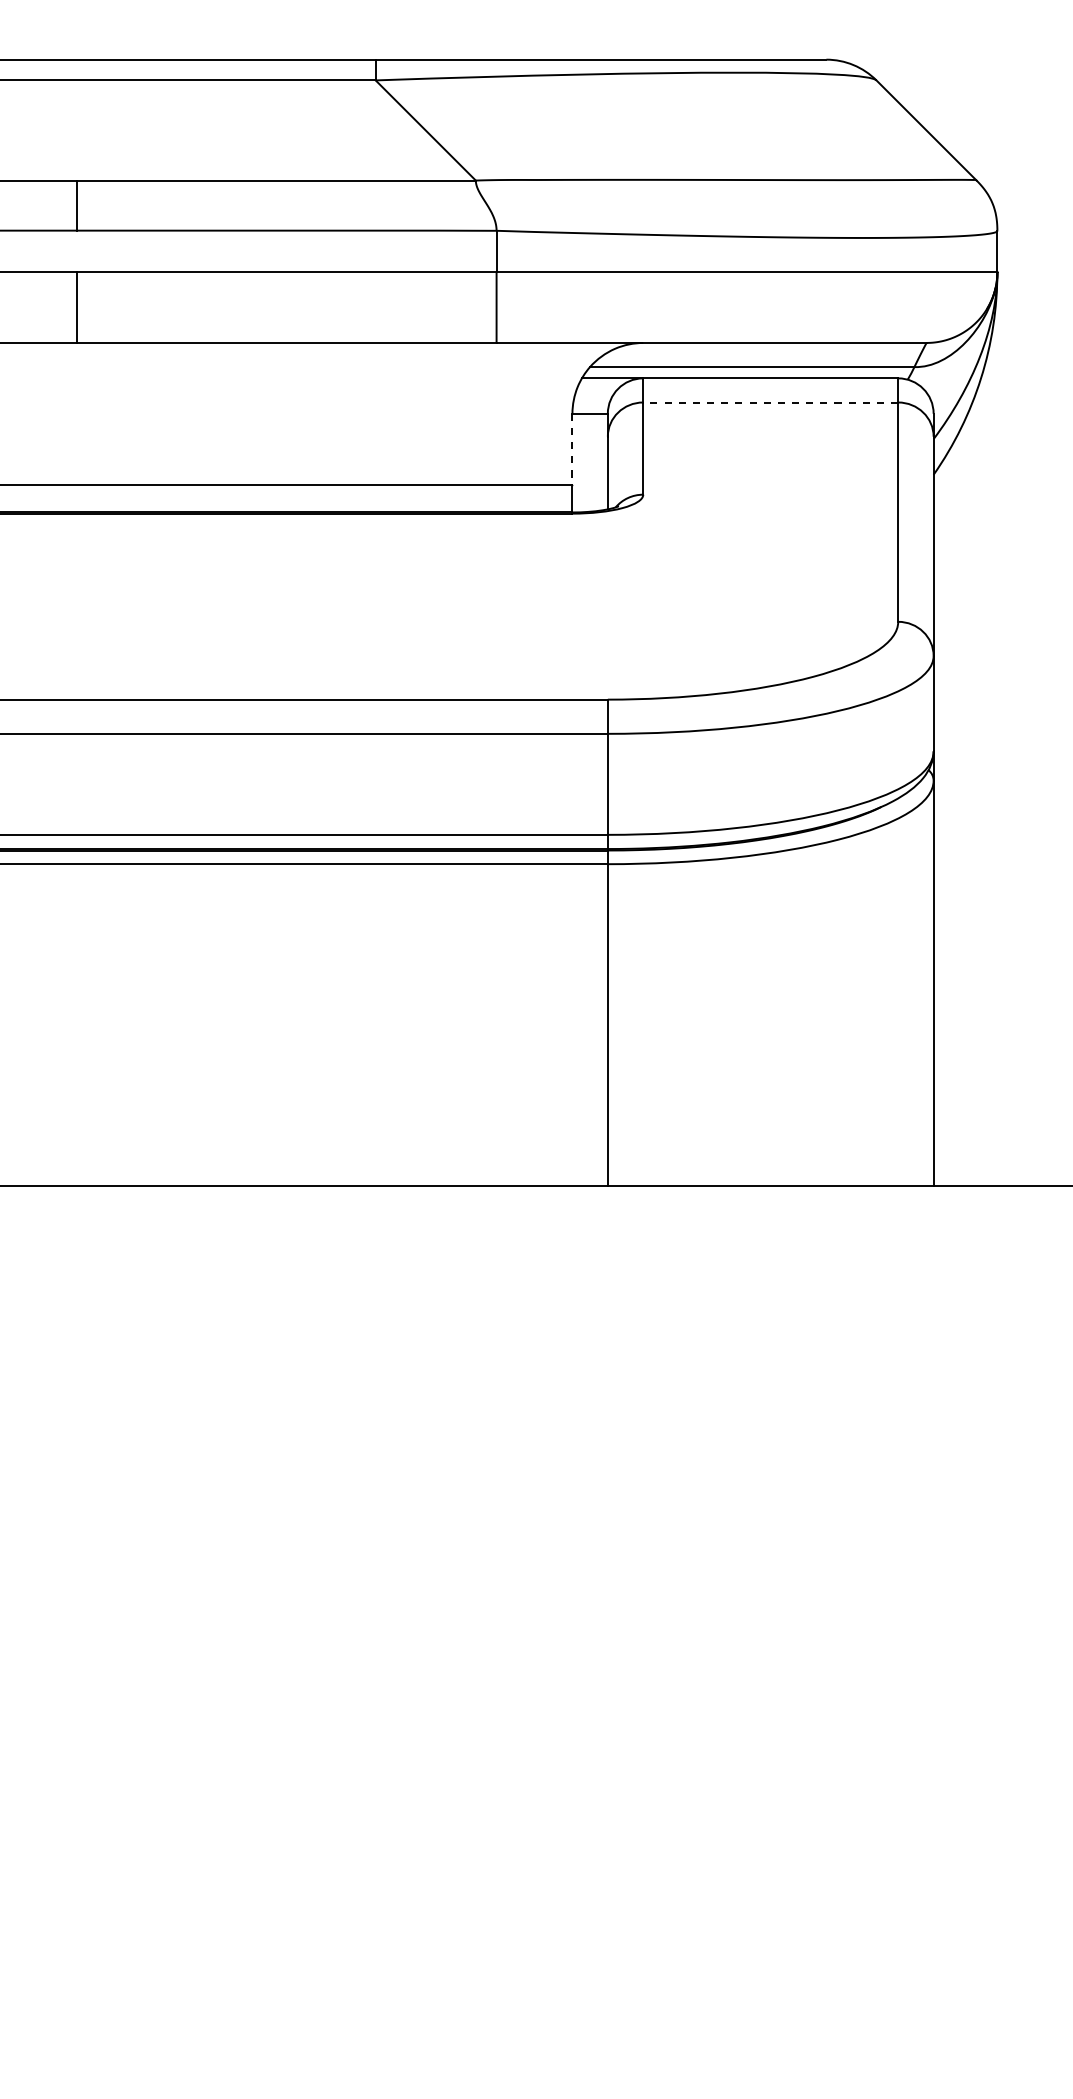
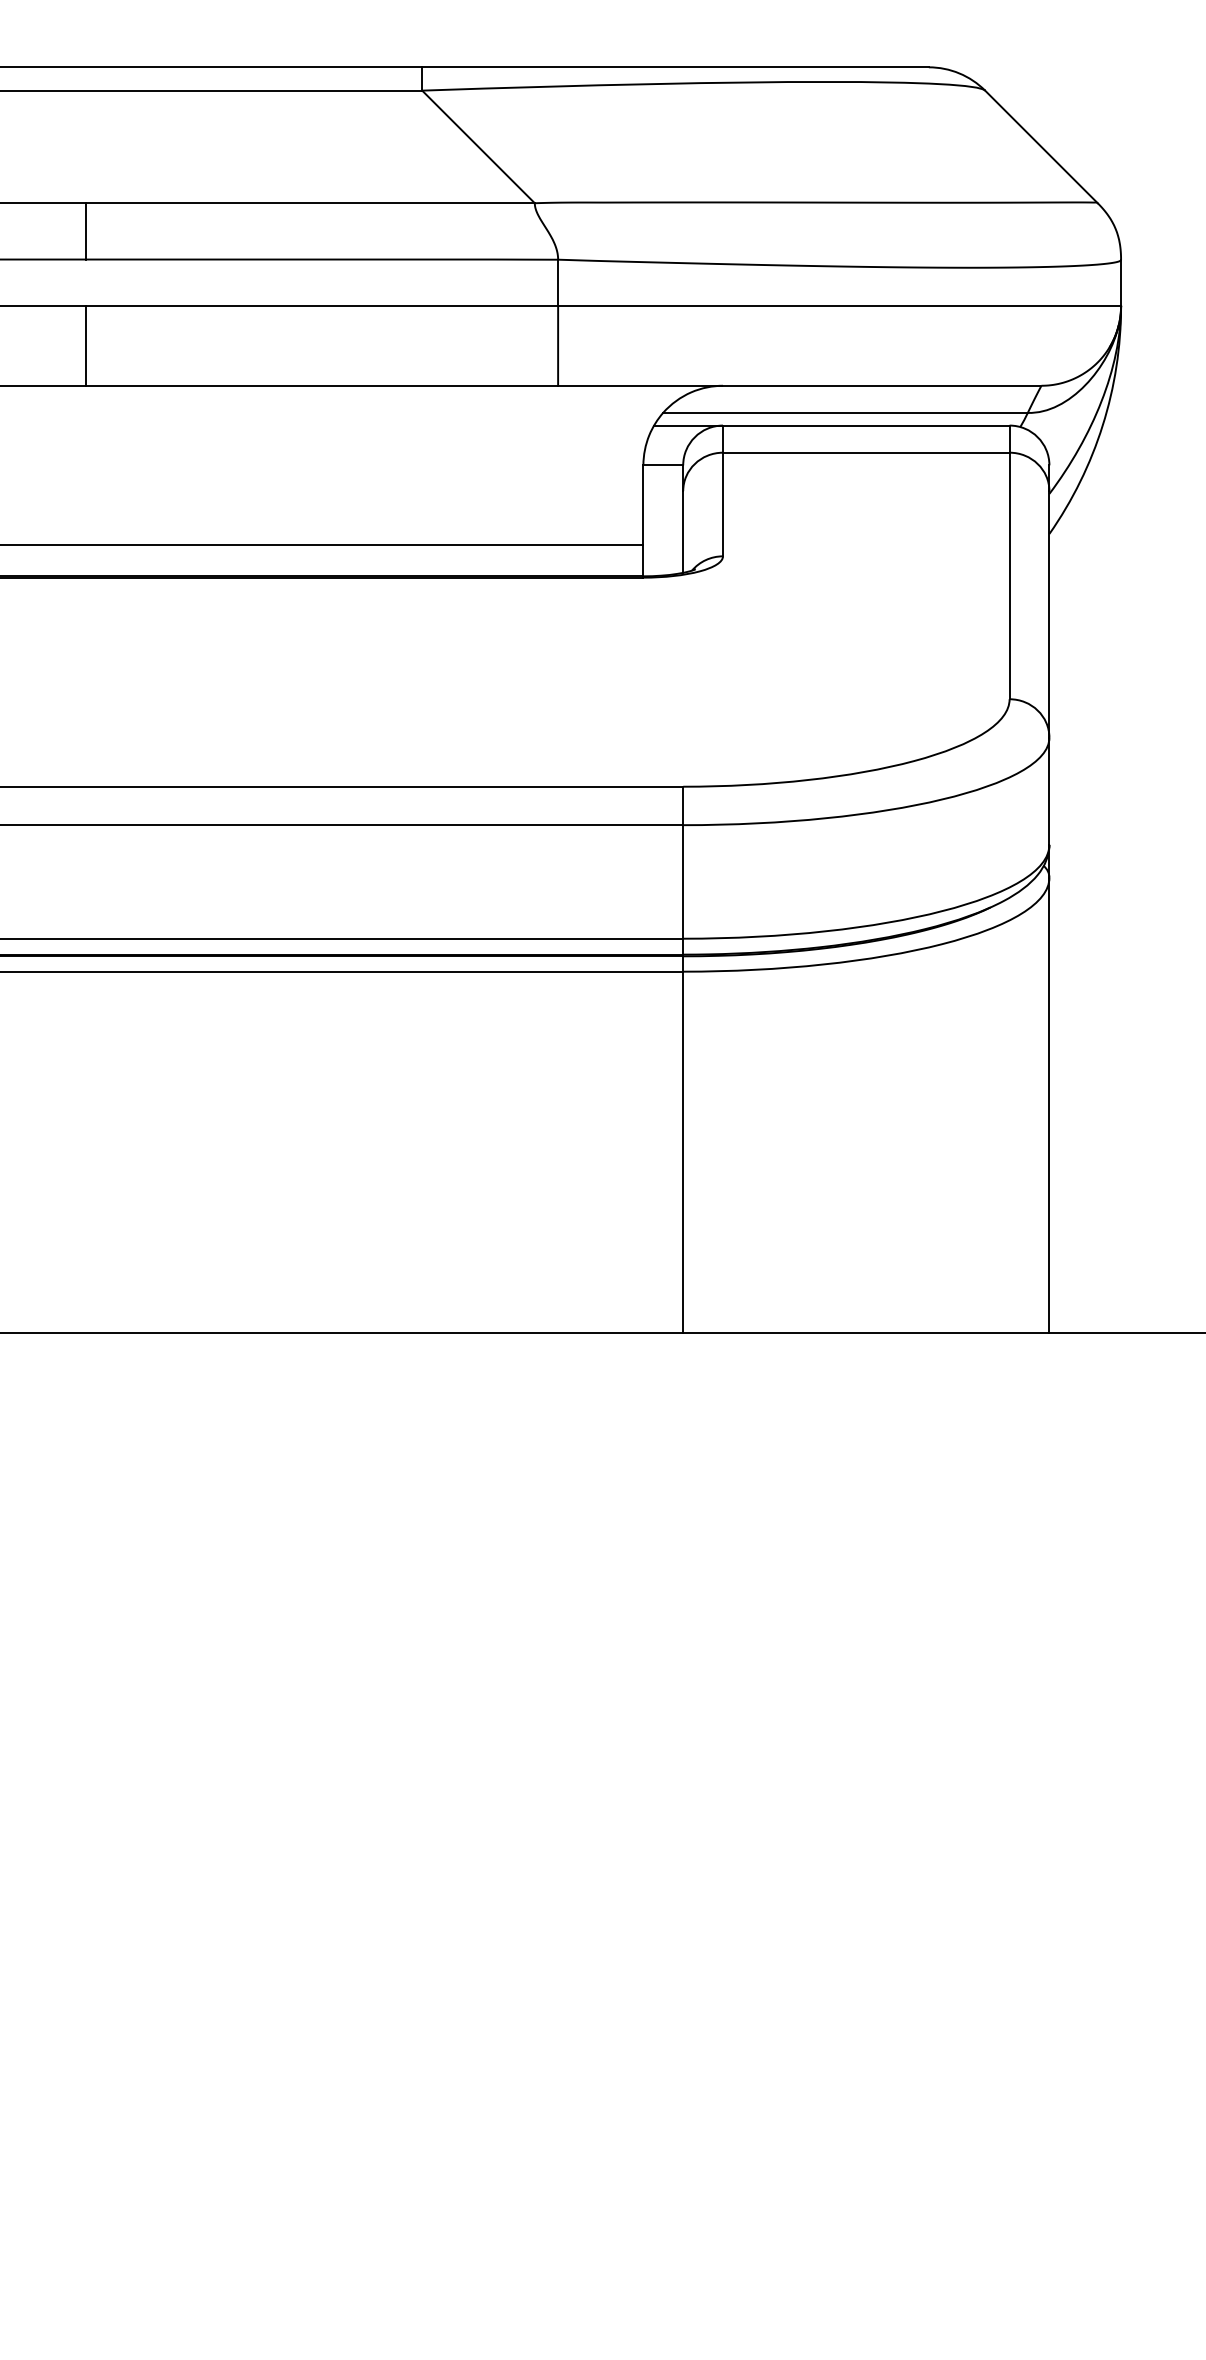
line: (770, 402) -> (866, 452), dashed -> solid
line: (572, 449) -> (643, 505), dashed -> solid

